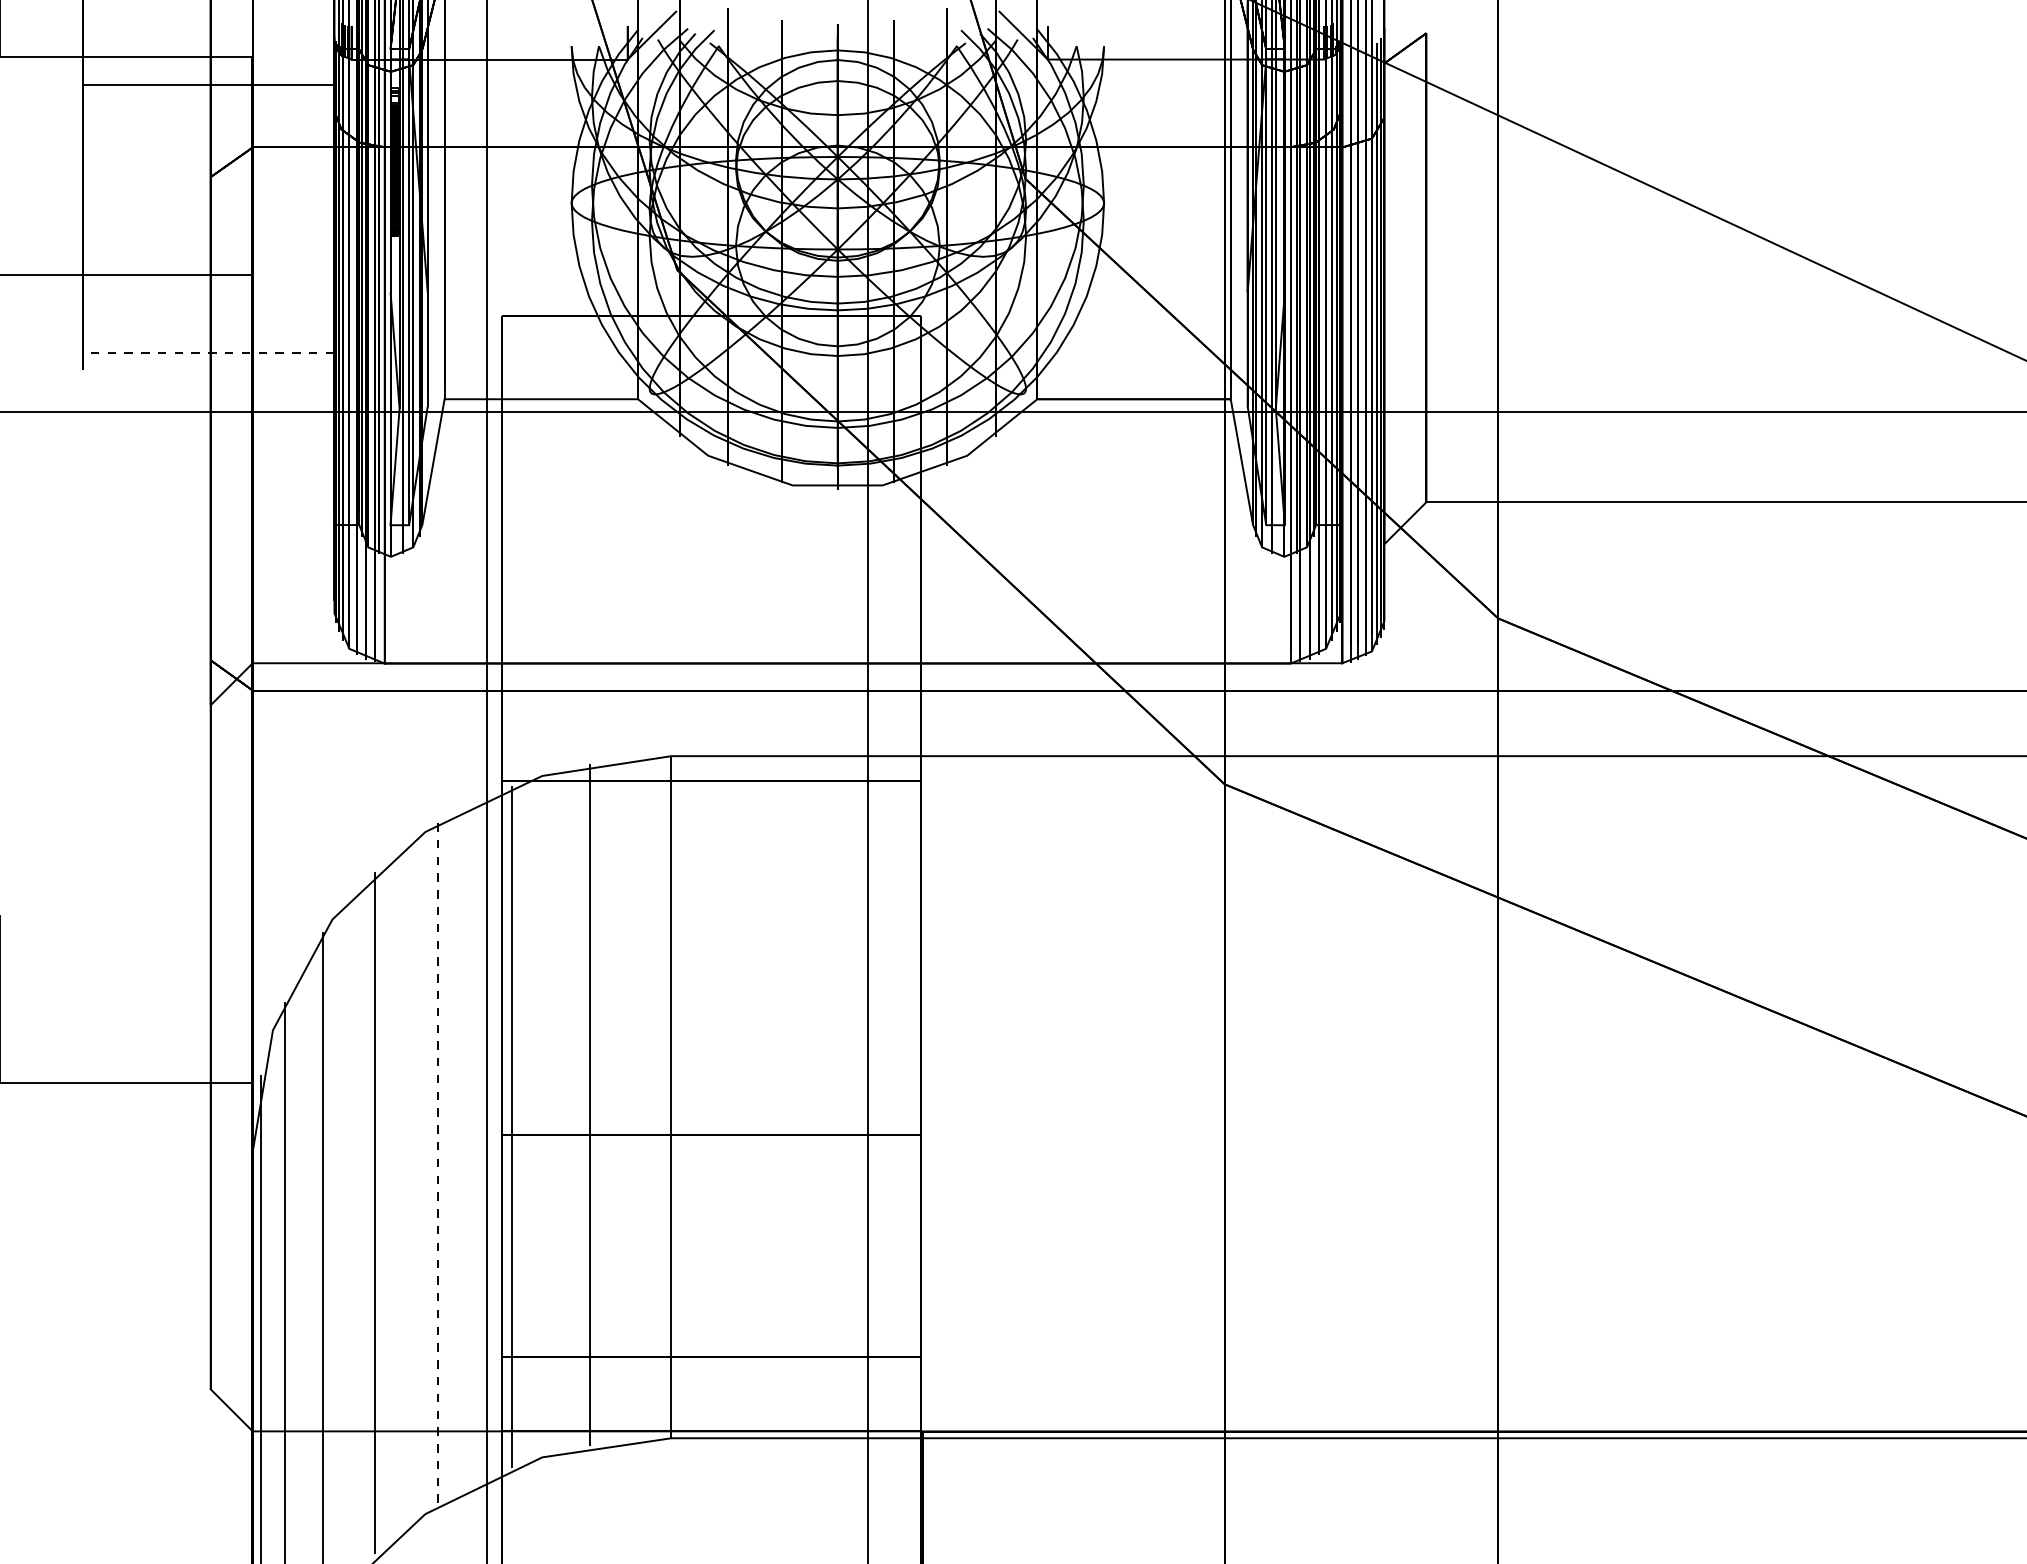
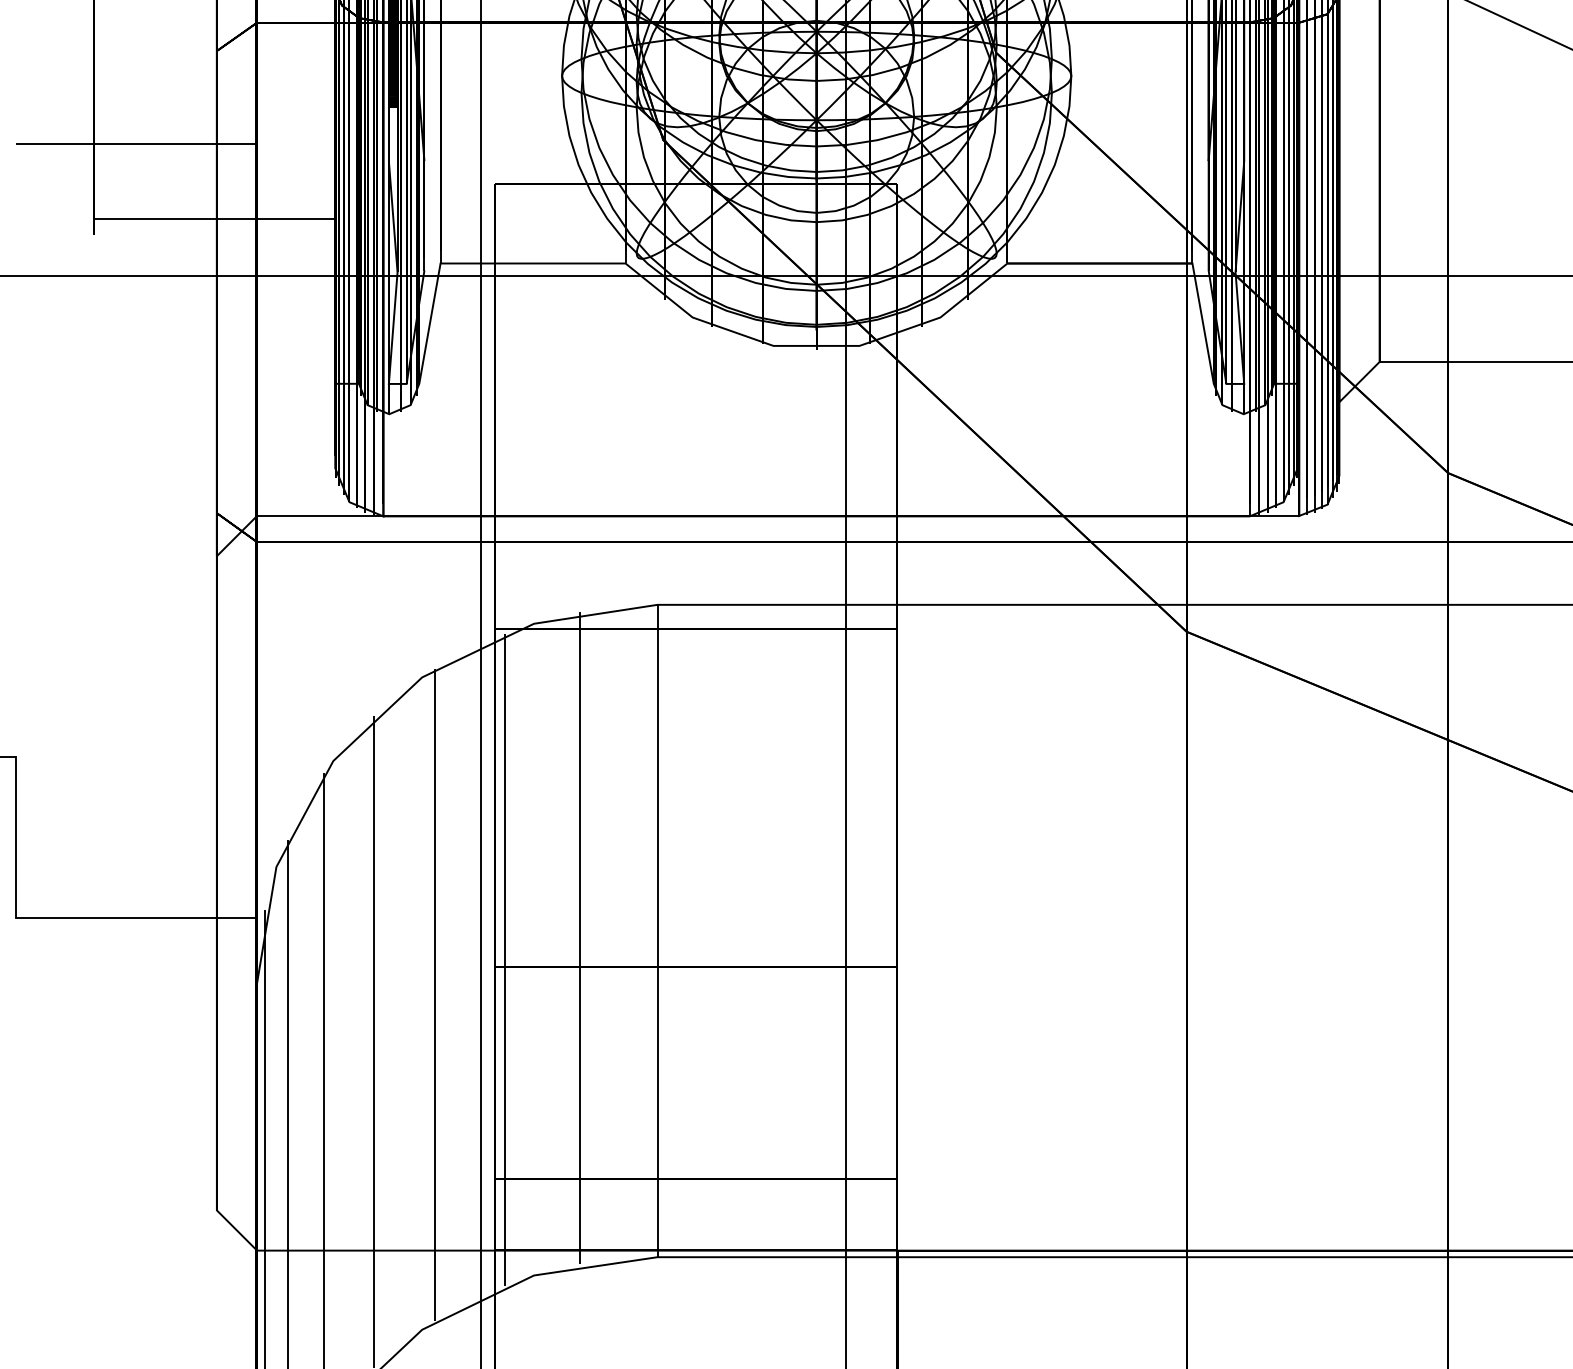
line: (208, 353) -> (214, 219), dashed -> solid
line: (438, 1164) -> (434, 995), dashed -> solid

